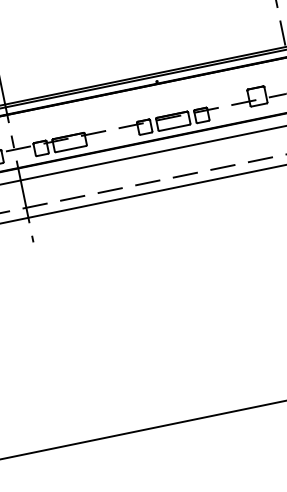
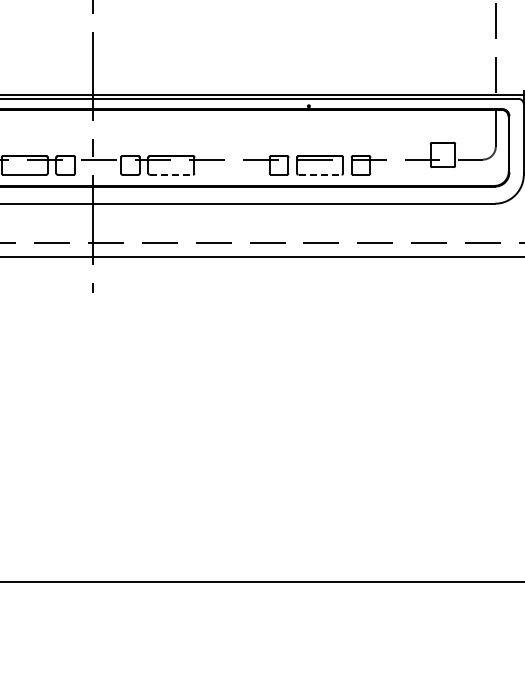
line: (174, 127) -> (320, 174), solid -> dashed
line: (71, 148) -> (171, 174), solid -> dashed

